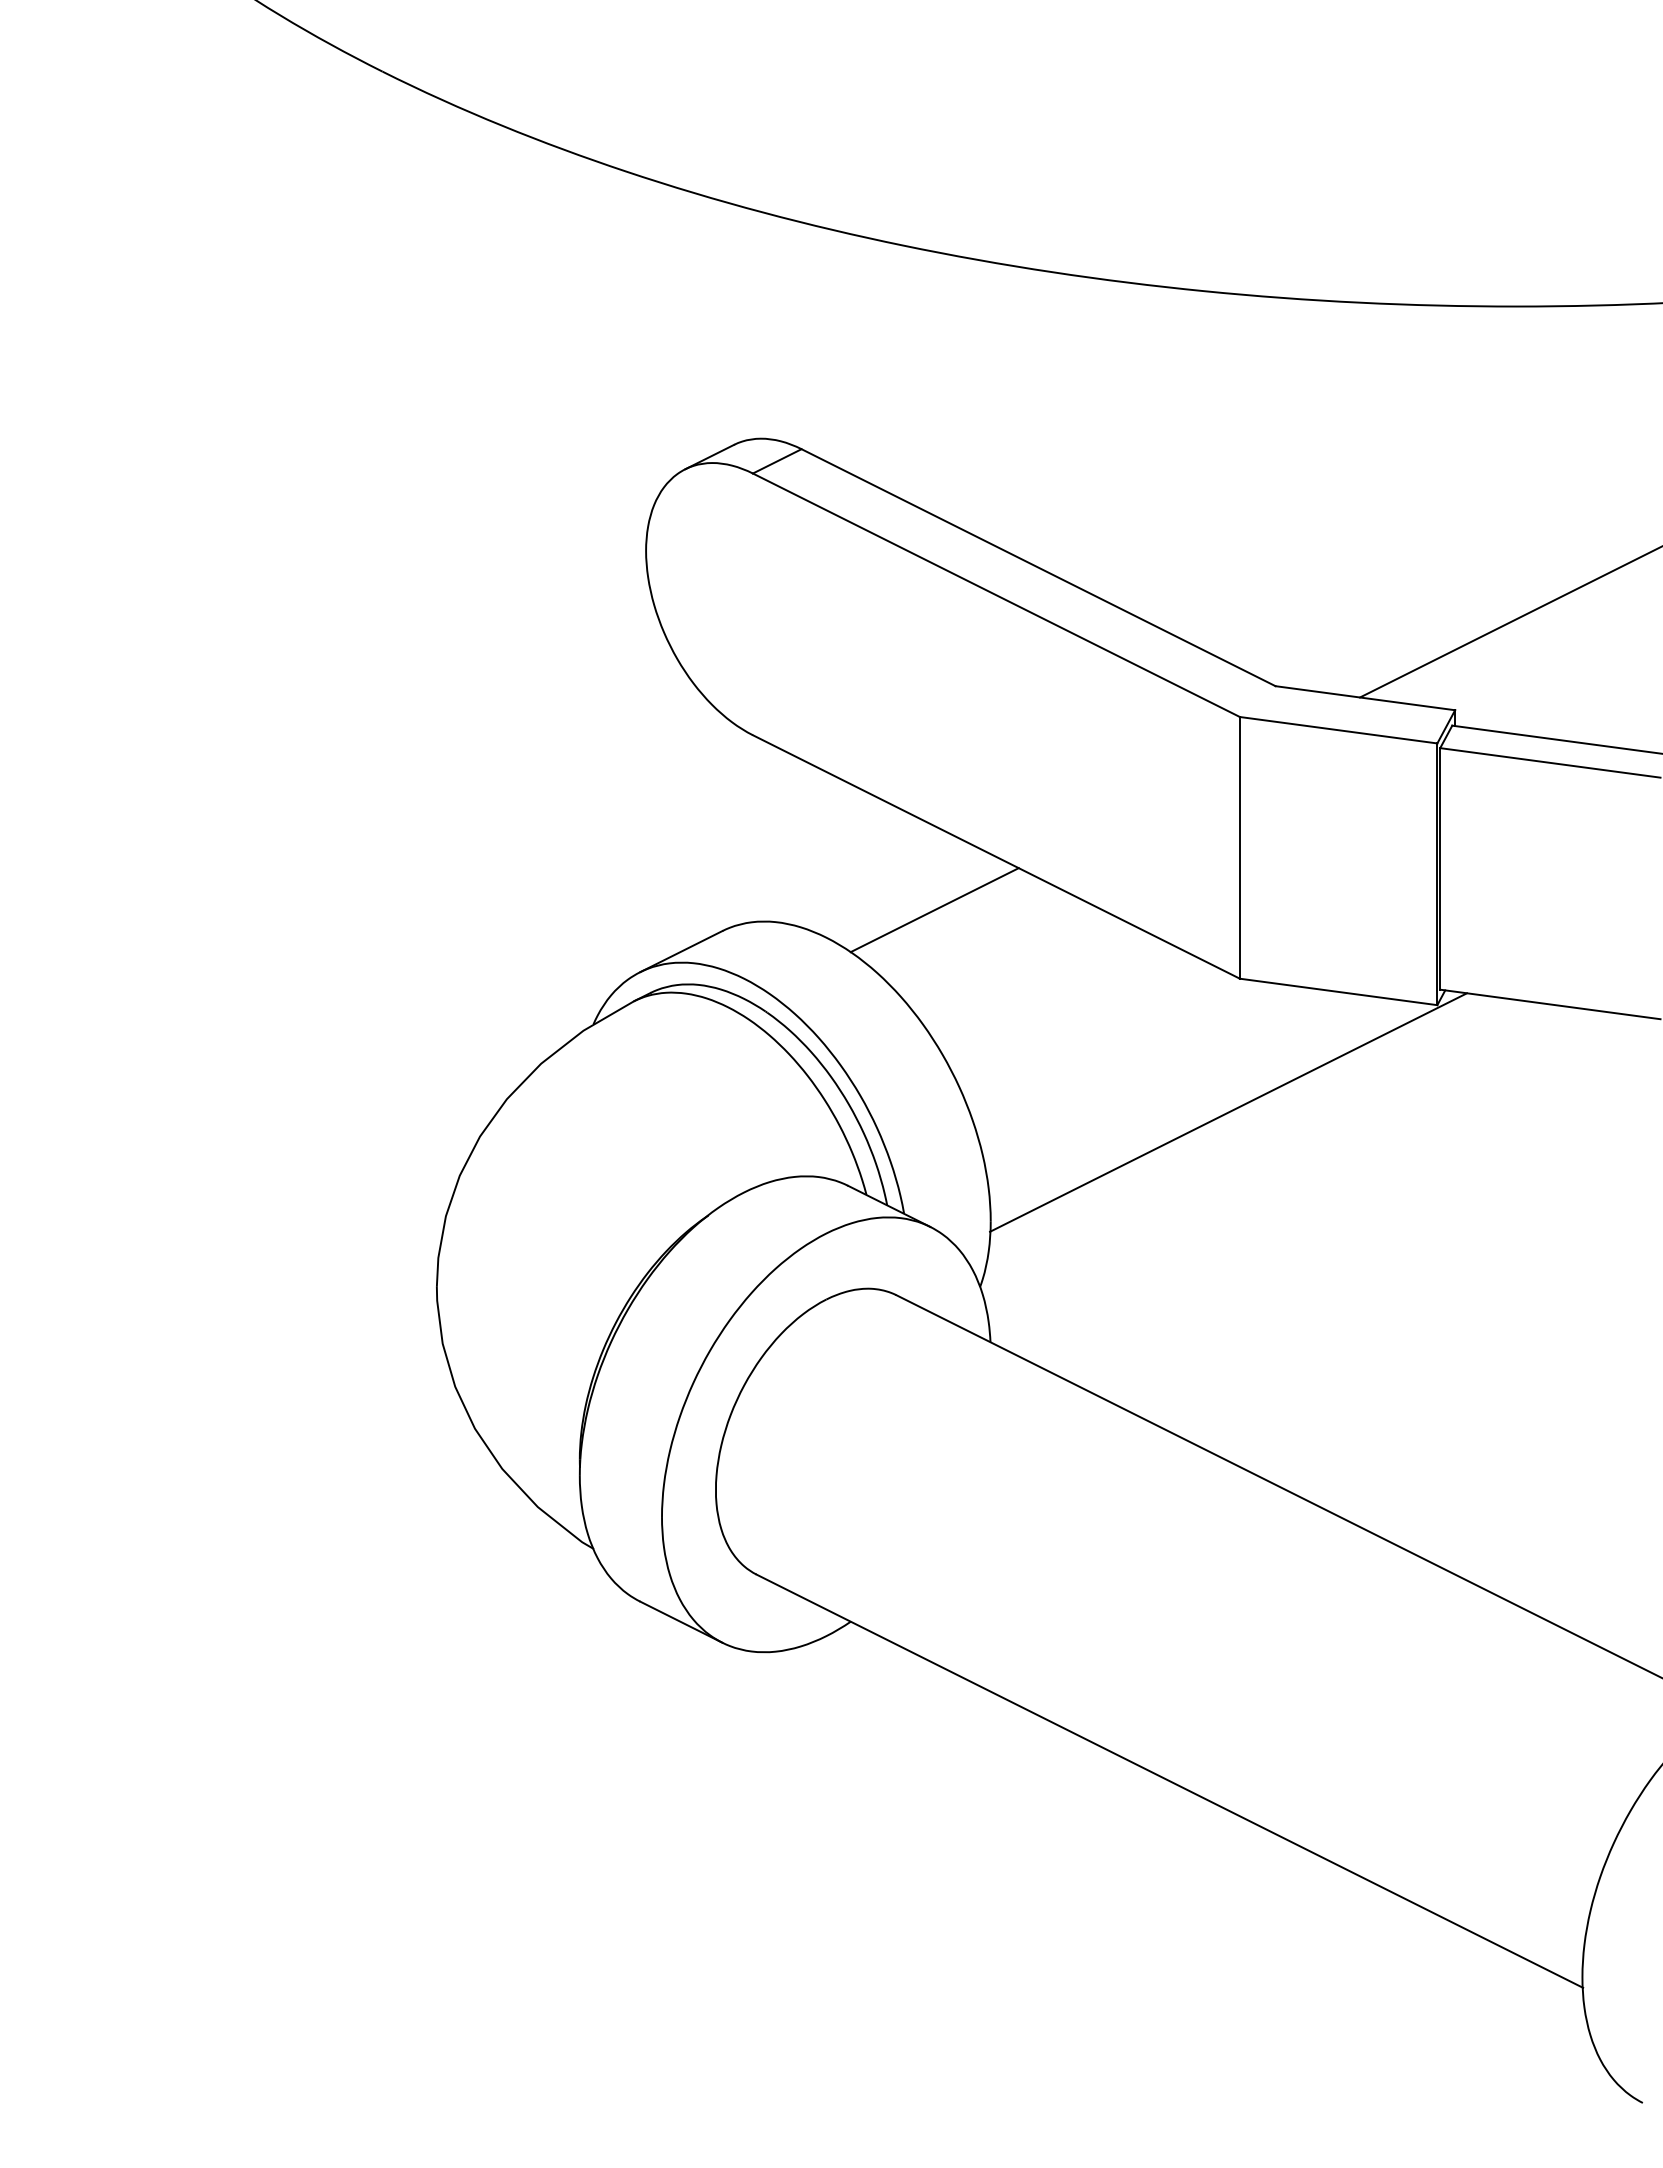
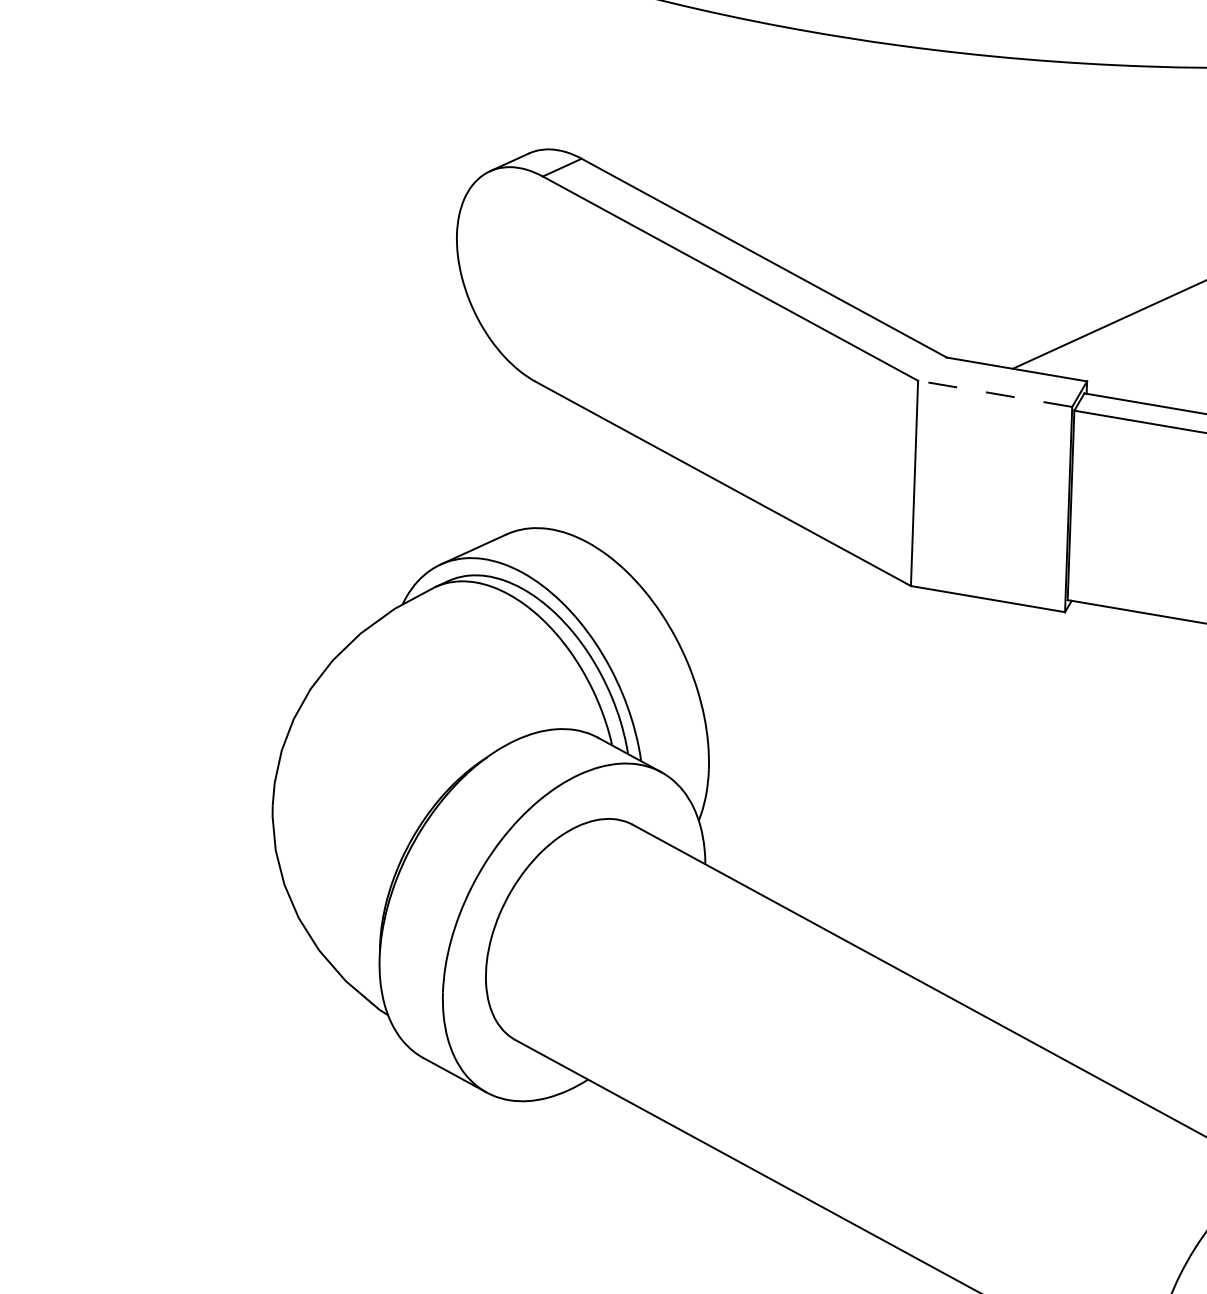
line: (1338, 730) -> (995, 394), solid -> dashed
line: (934, 910) -> (673, 524), removed
line: (1228, 1112) -> (898, 690), removed

